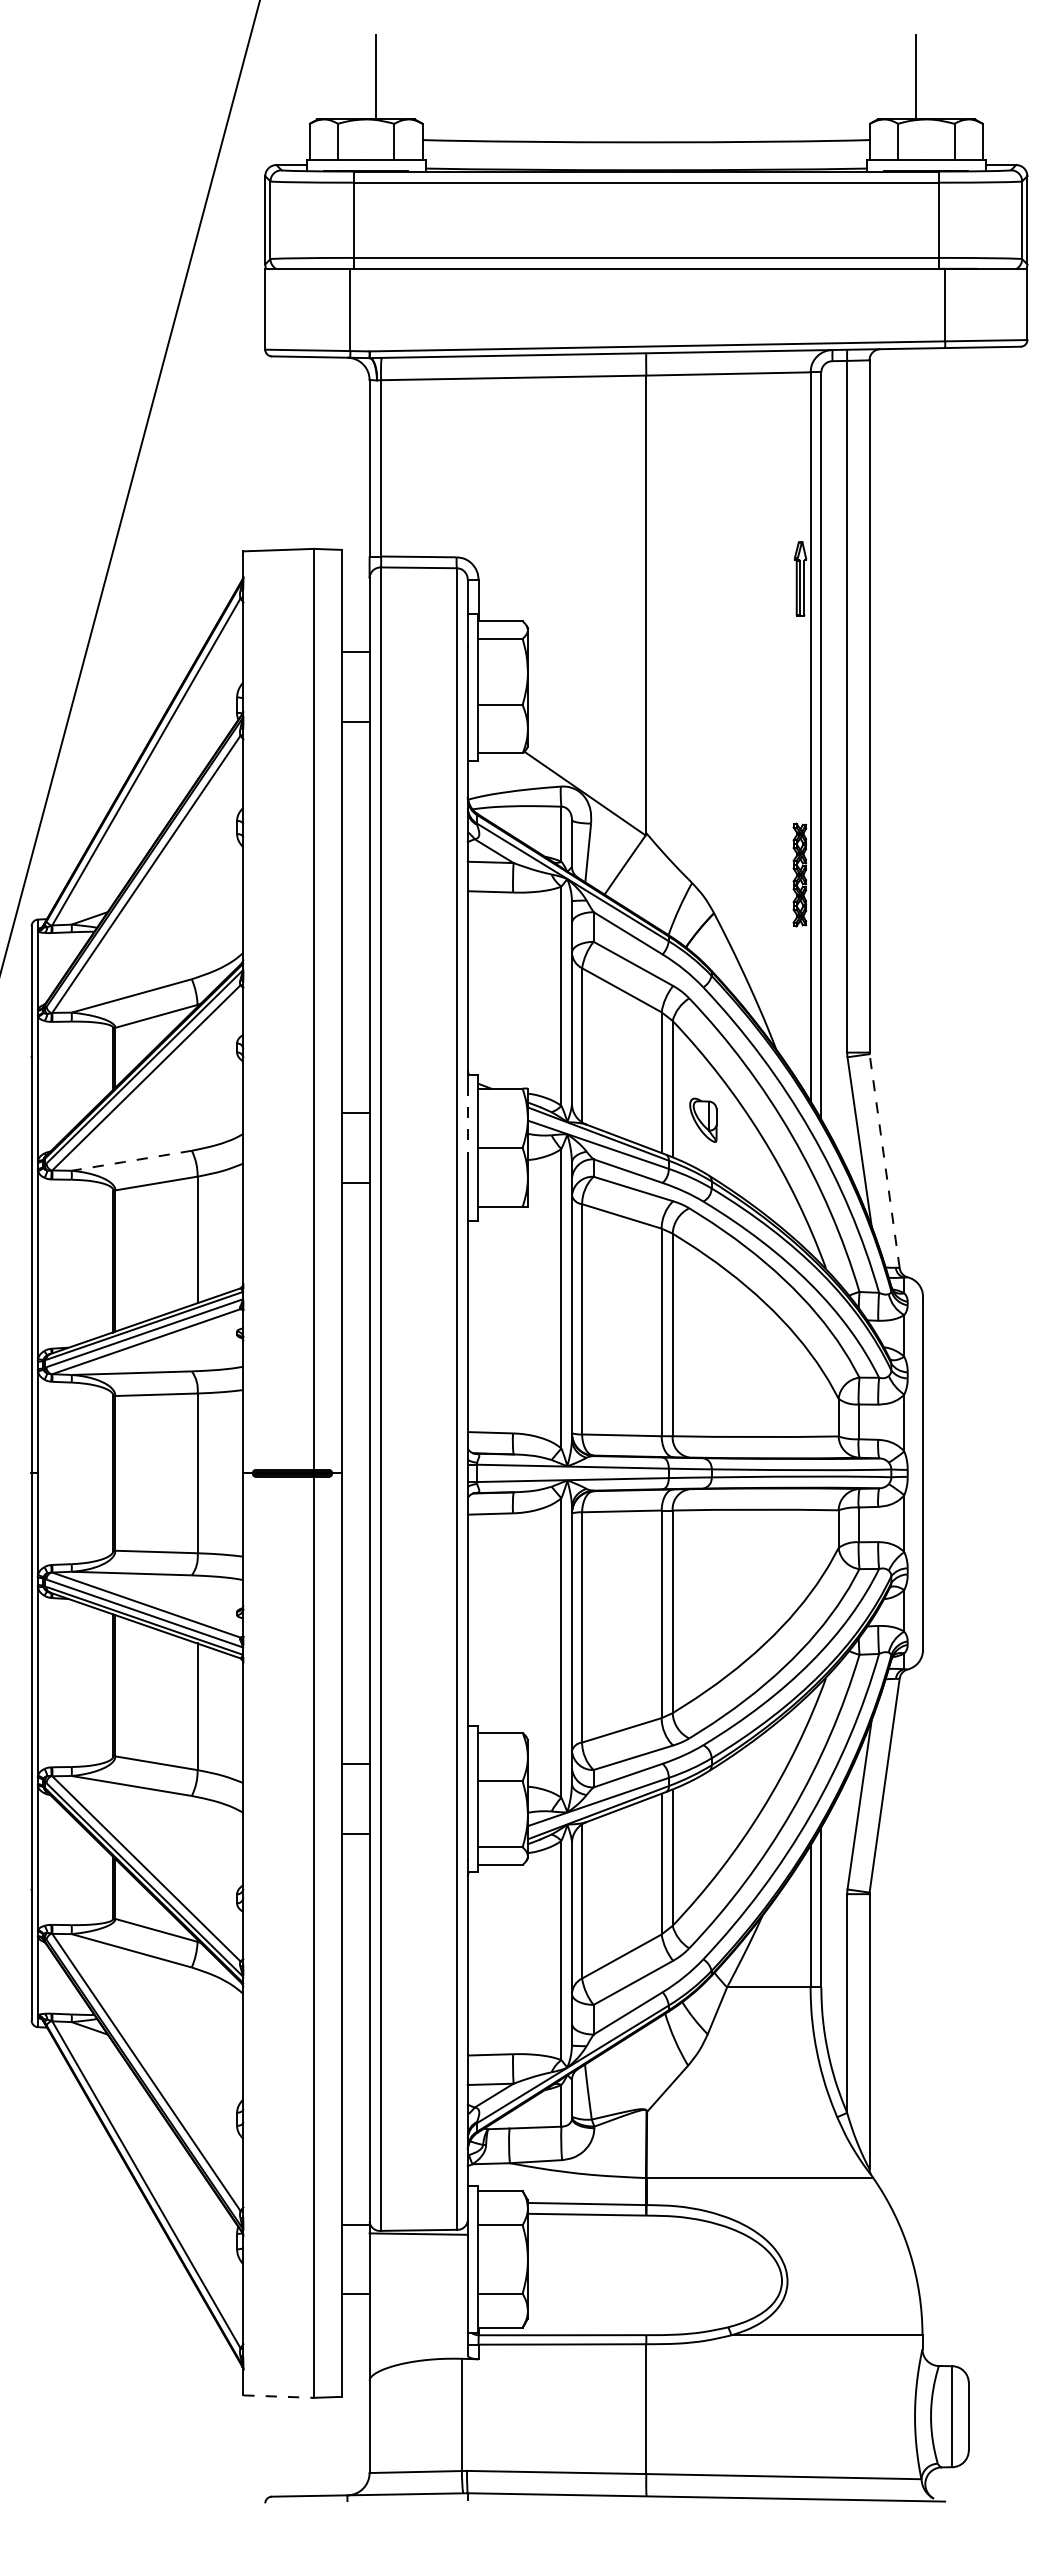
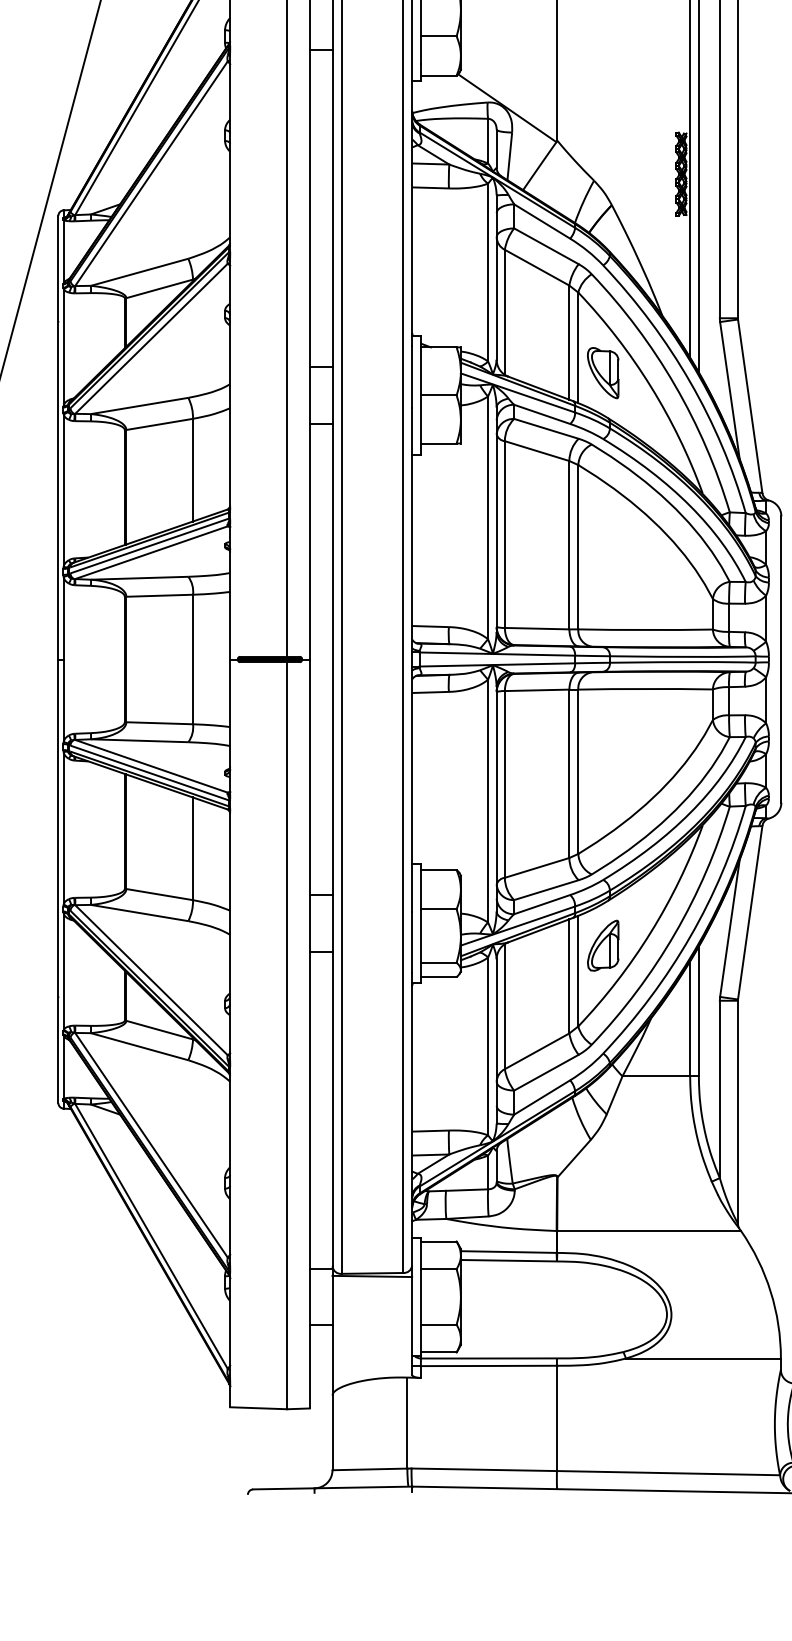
part: (703, 1120) -> (603, 373), size x1.43
line: (467, 1124) -> (411, 376), dashed -> solid
line: (131, 1160) -> (139, 405), dashed -> solid
line: (884, 1161) -> (750, 406), dashed -> solid
part: (703, 1826) -> (603, 945), added
line: (279, 2396) -> (259, 1408), dashed -> solid

